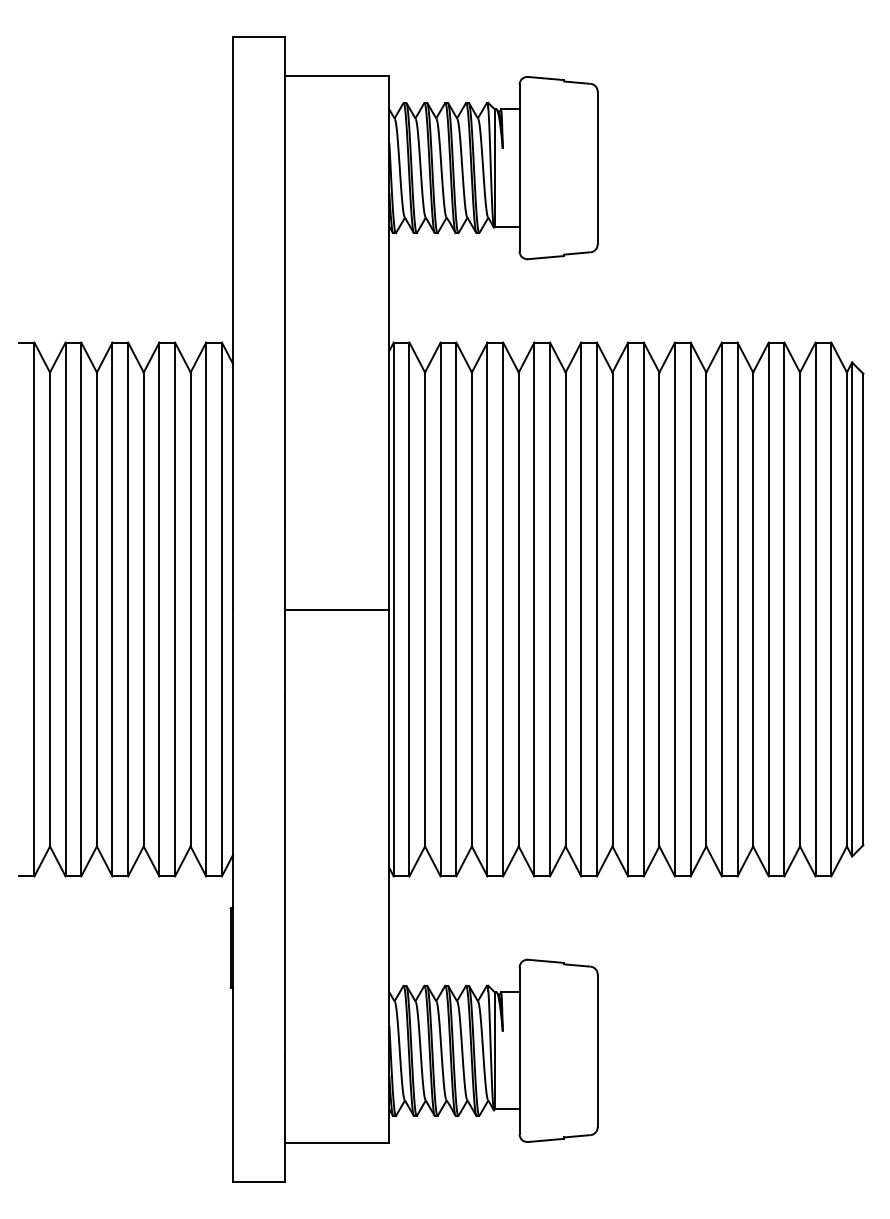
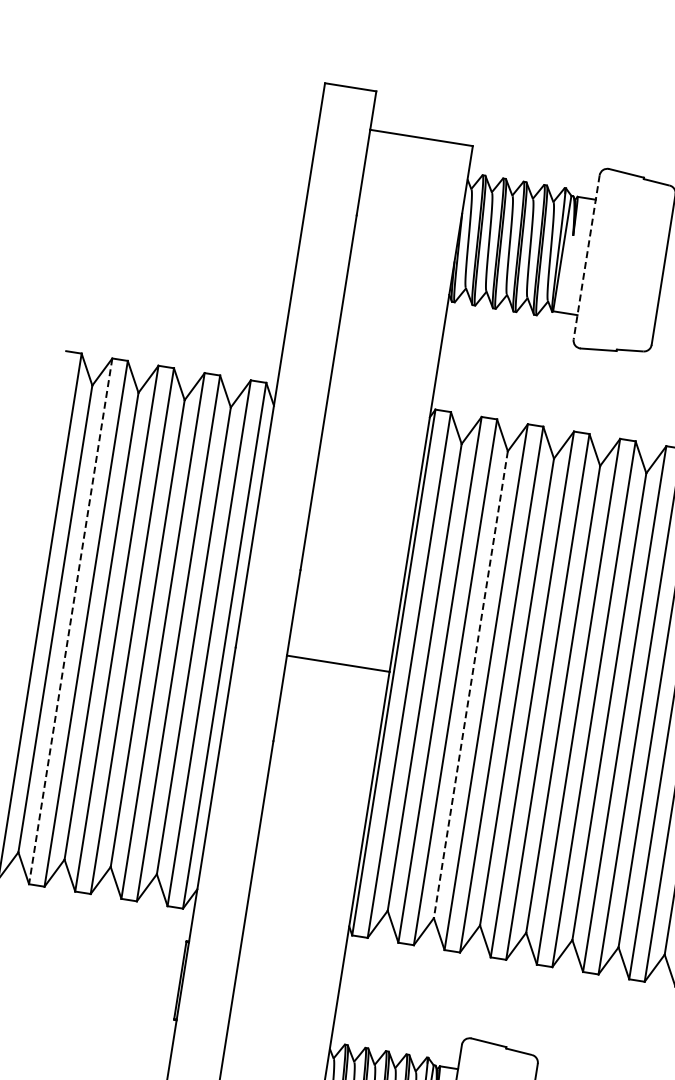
line: (519, 168) -> (586, 257), solid -> dashed
line: (65, 609) -> (70, 621), solid -> dashed
line: (471, 609) -> (470, 684), solid -> dashed

